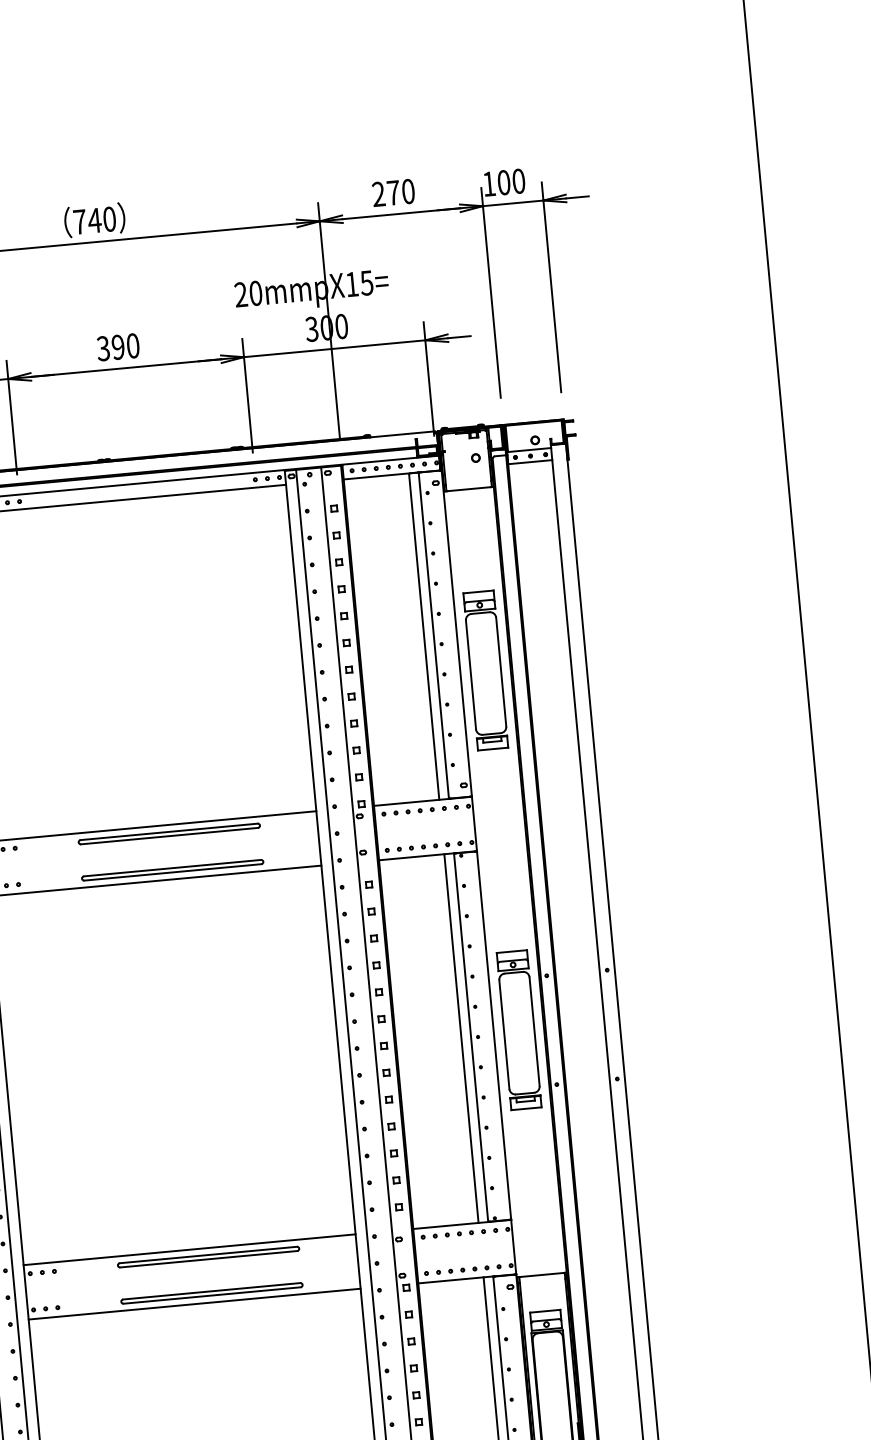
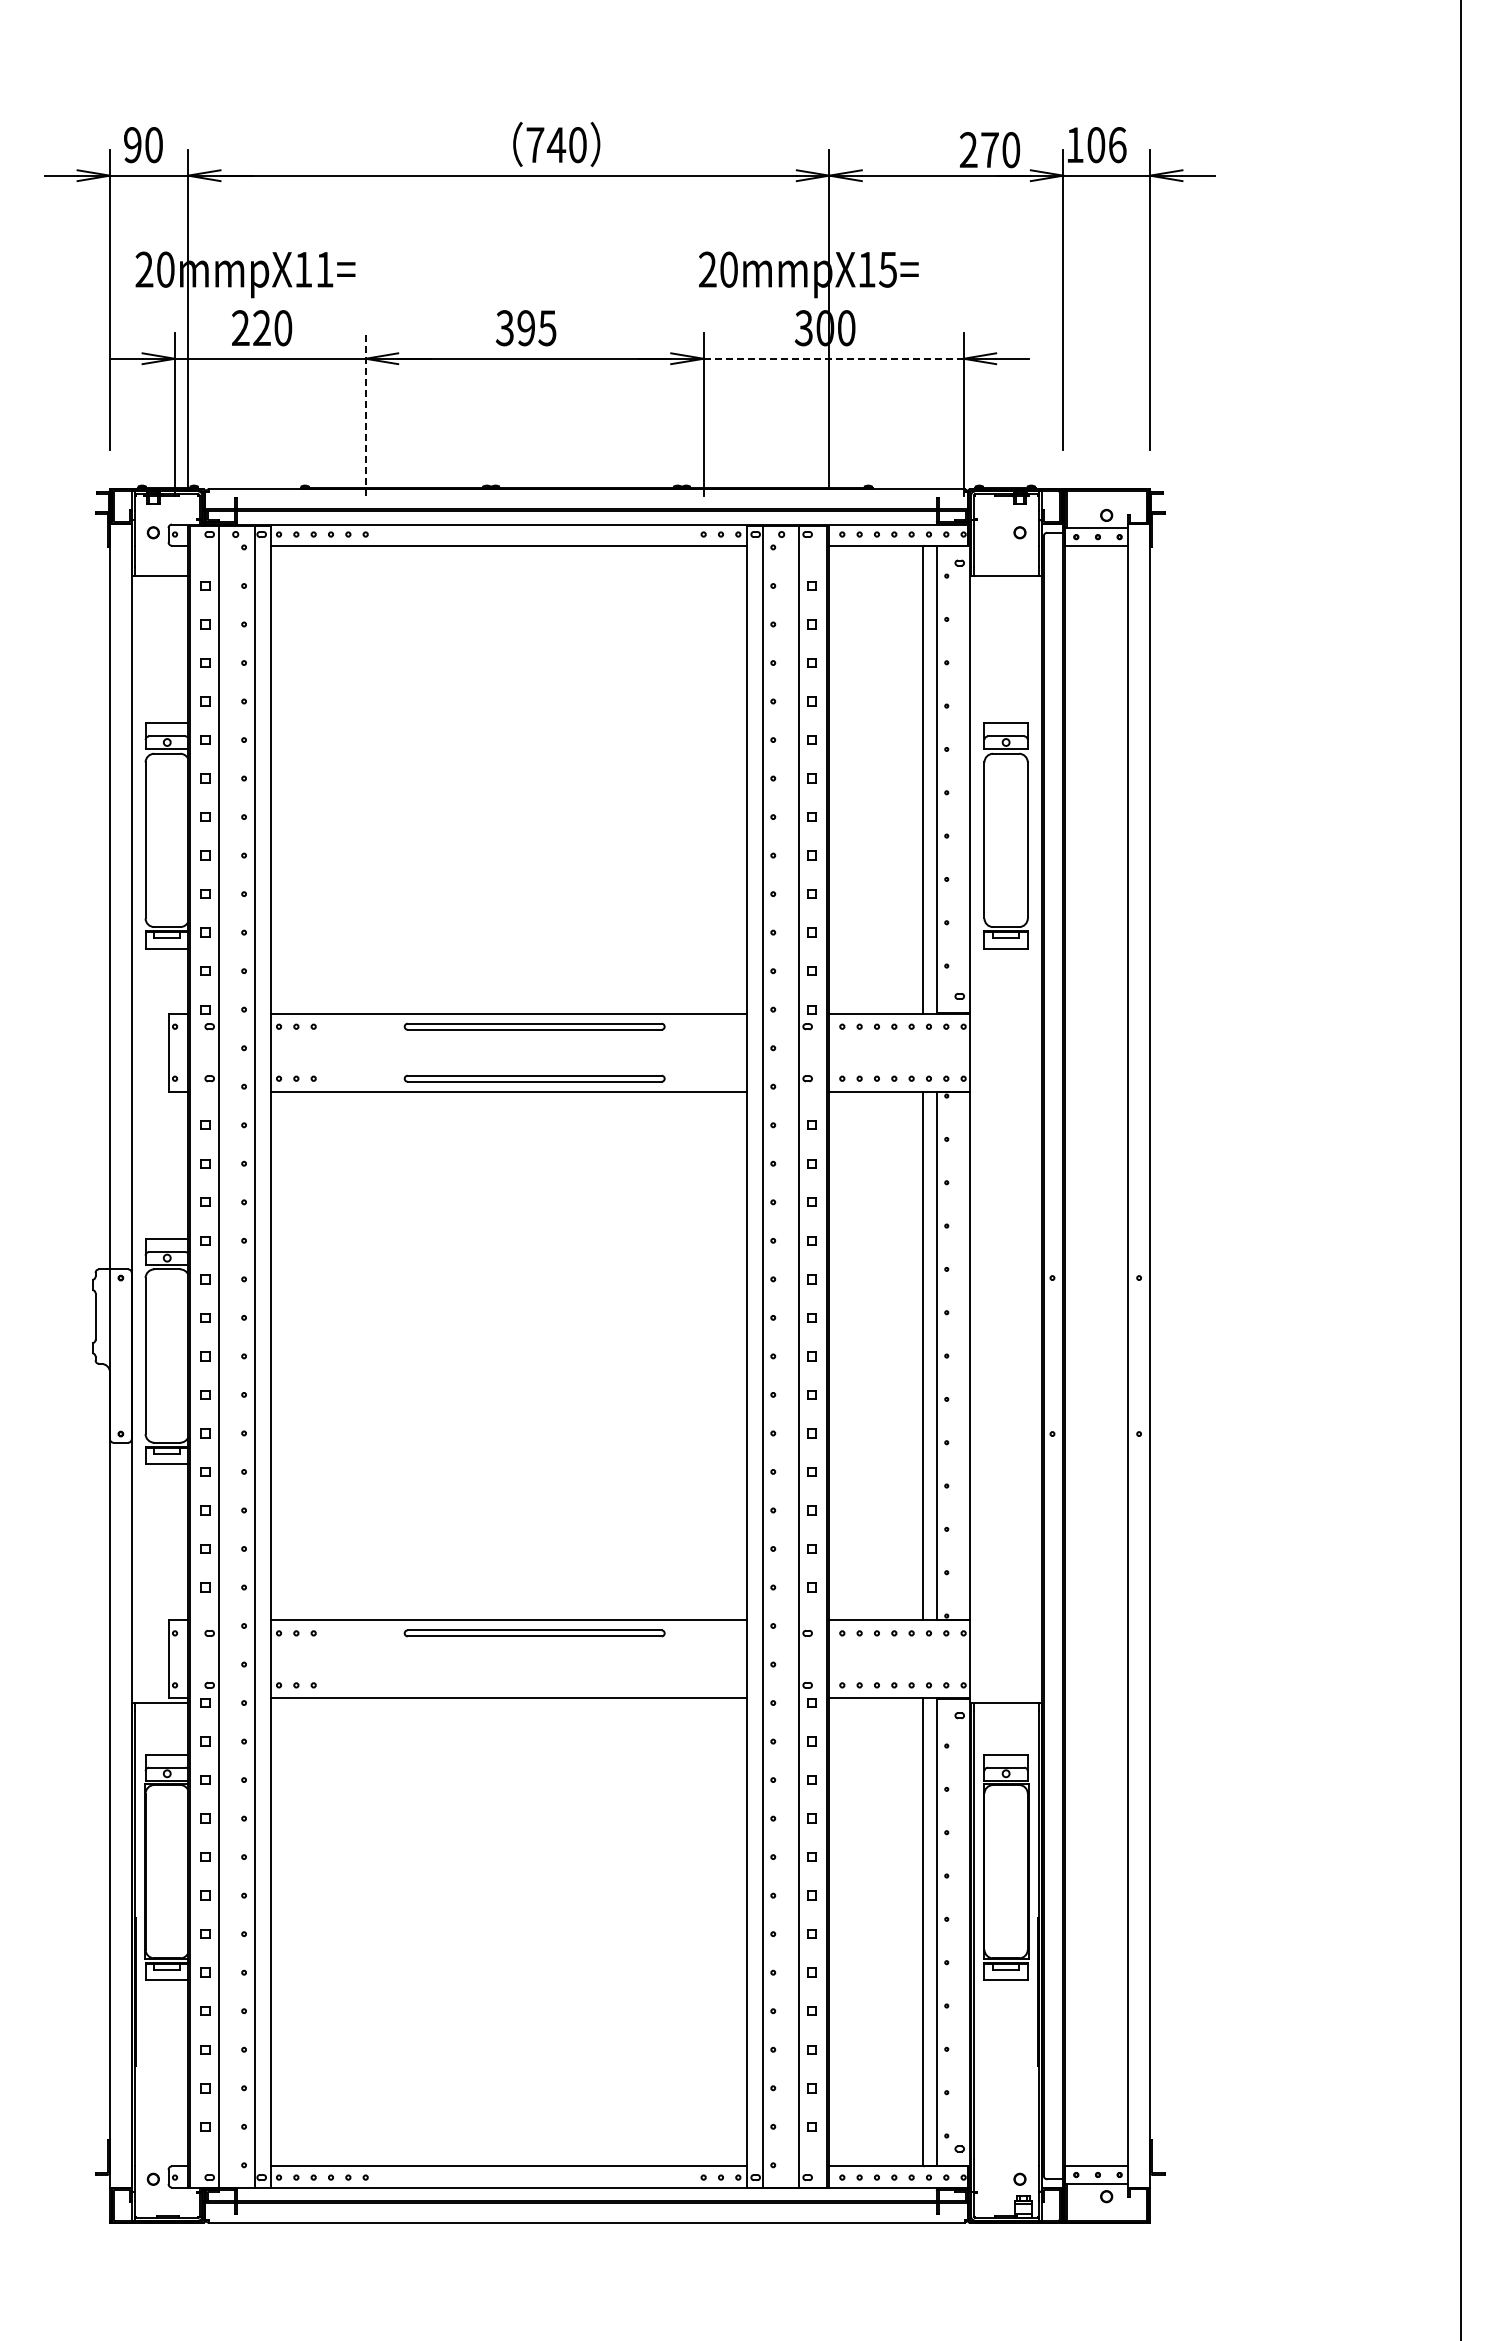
text: (518, 181) -> (1117, 145), 100 -> 106
text: (393, 193) -> (989, 150), moved
text: (94, 220) -> (556, 144), moved
text: (133, 346) -> (547, 328), 390 -> 395
line: (334, 348) -> (833, 358), solid -> dashed
line: (11, 417) -> (365, 413), solid -> dashed
part: (518, 1030) -> (1005, 1351), removed
part: (211, 1293) -> (534, 1685), removed

